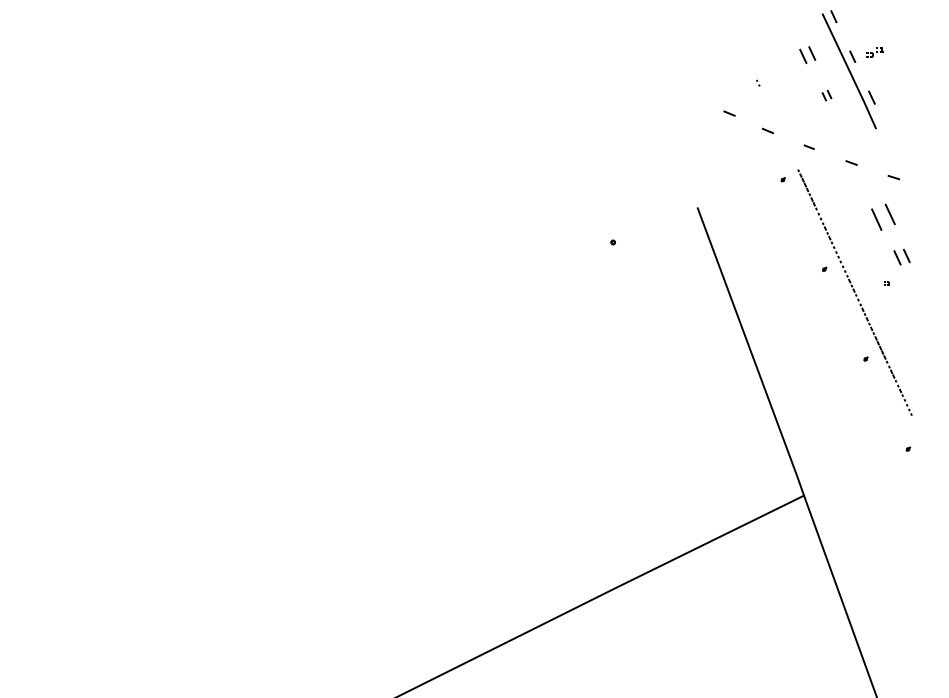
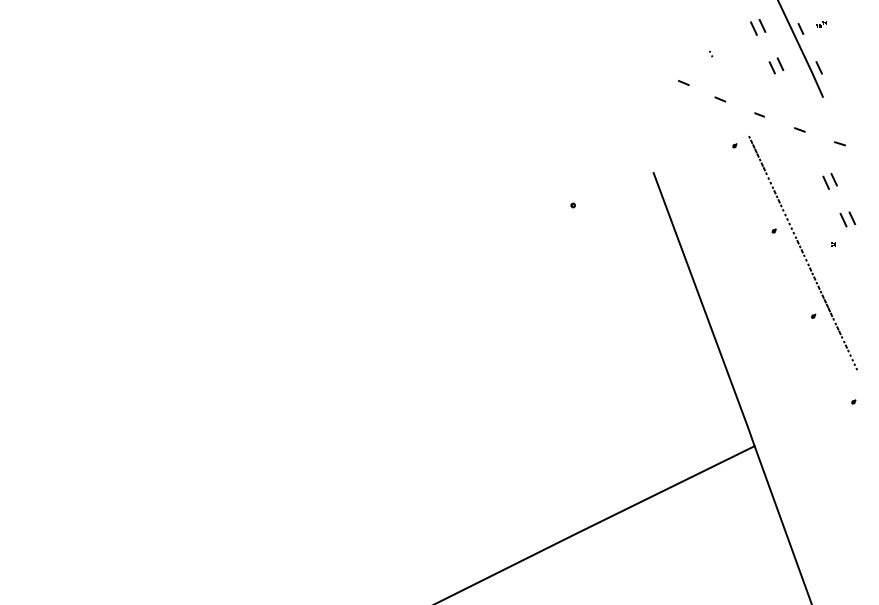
part: (874, 51) -> (821, 23), size x0.62
part: (826, 95) -> (776, 65), size x1.67
part: (883, 216) -> (830, 180), size x0.62

